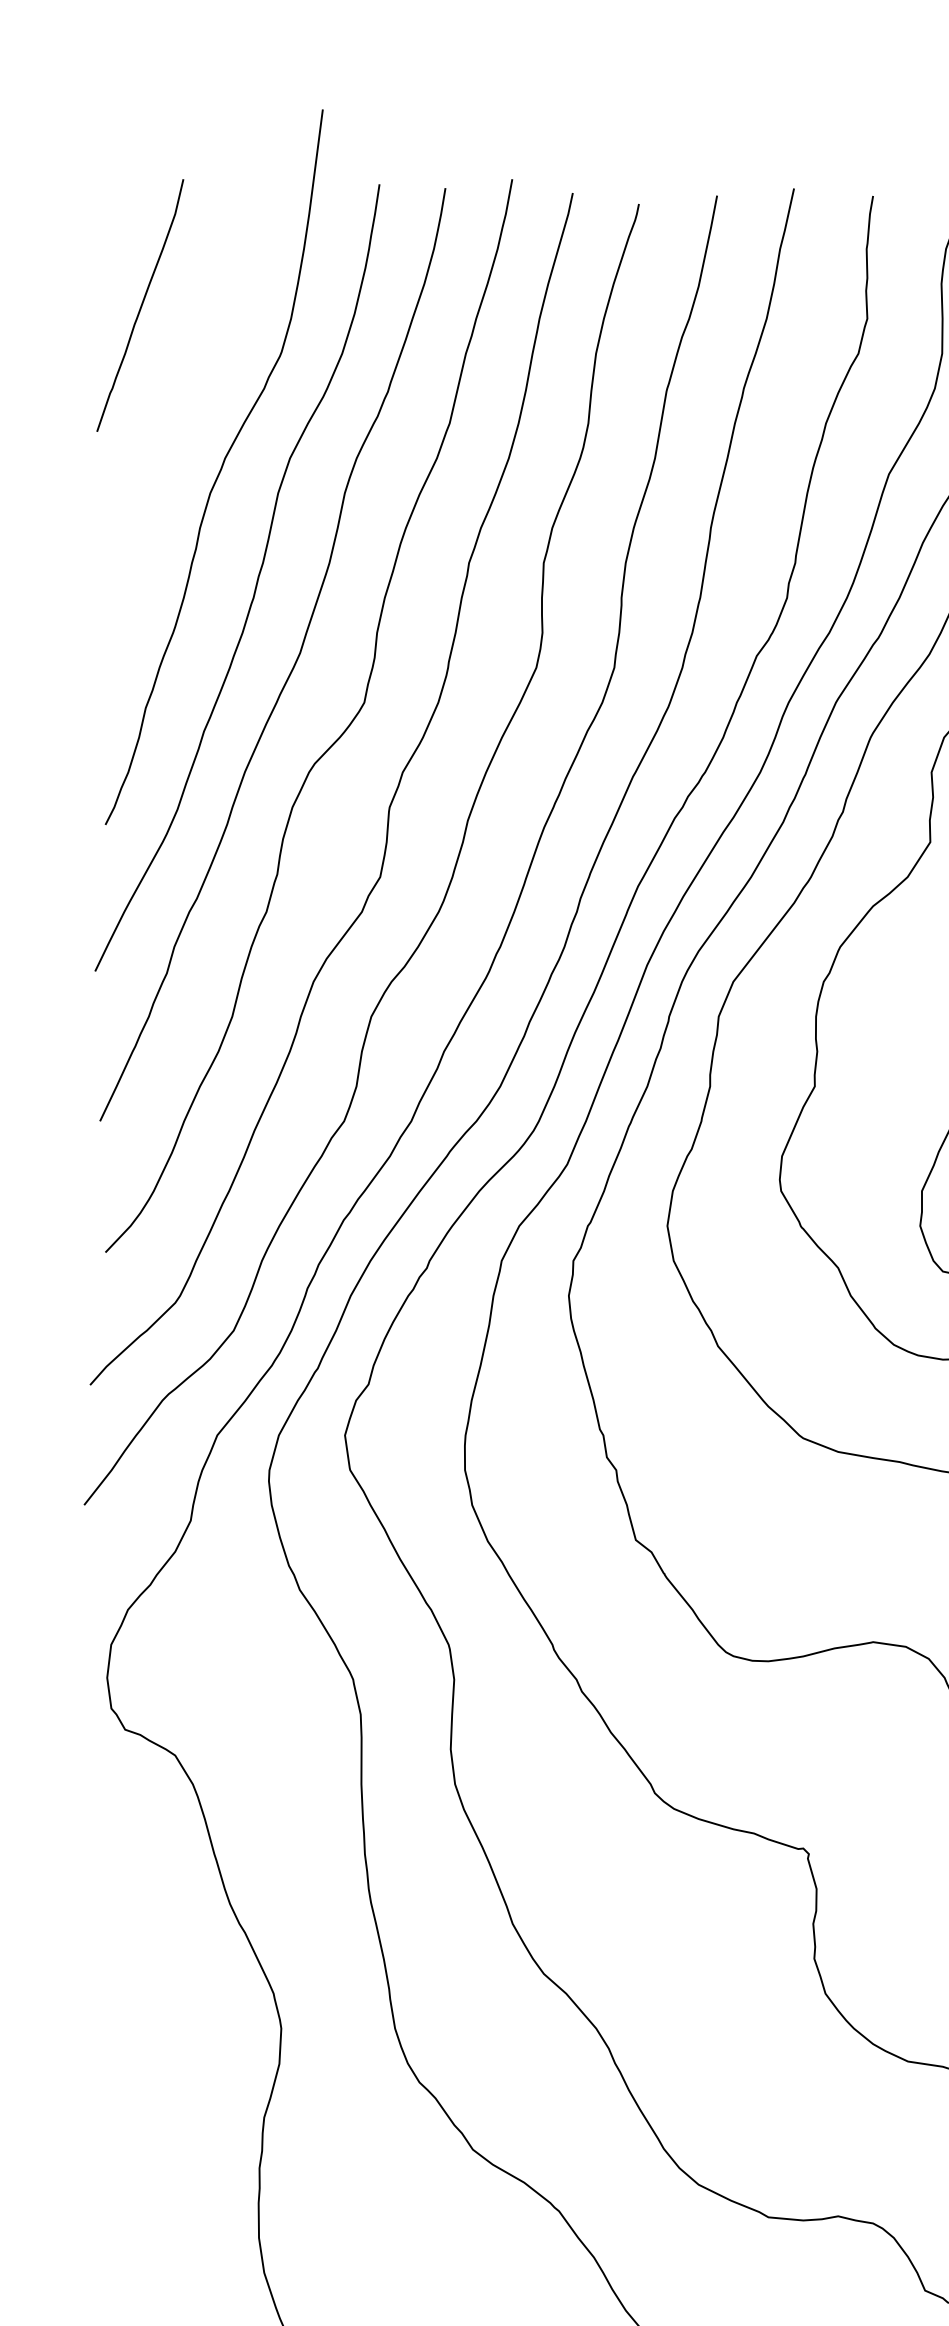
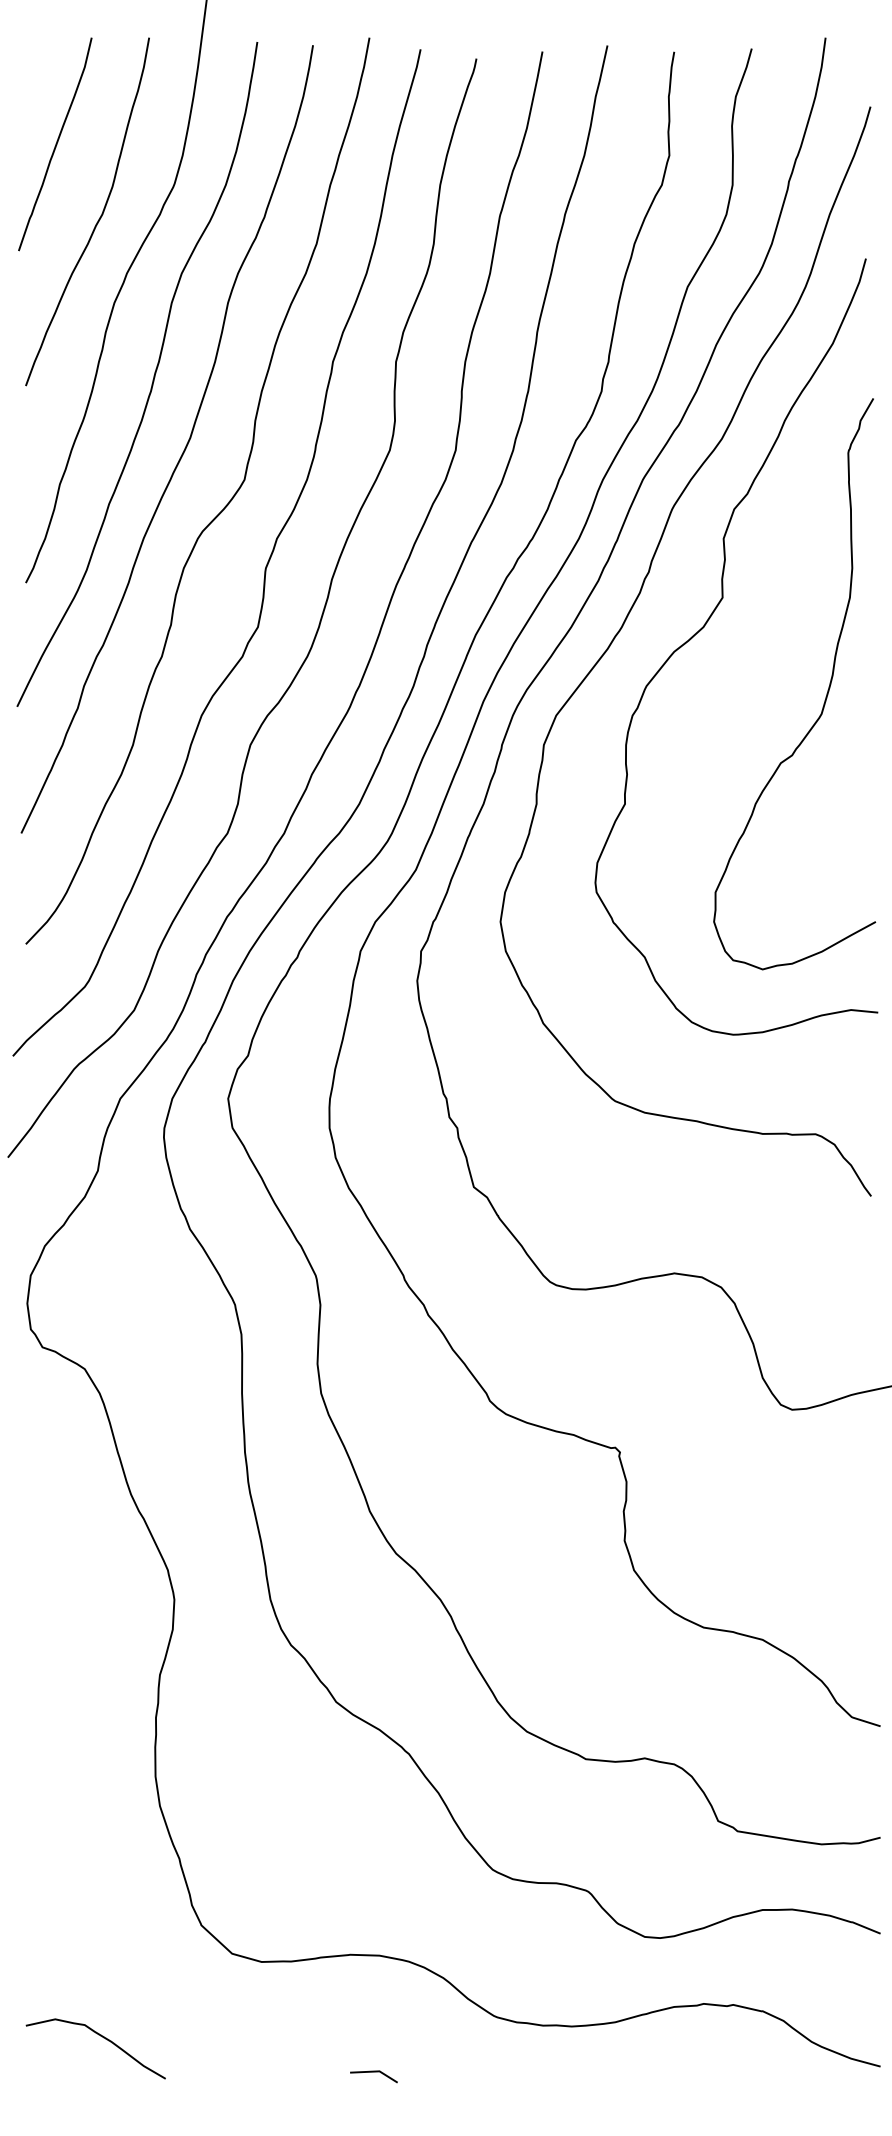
curve: (192, 392) -> (99, 217), added

